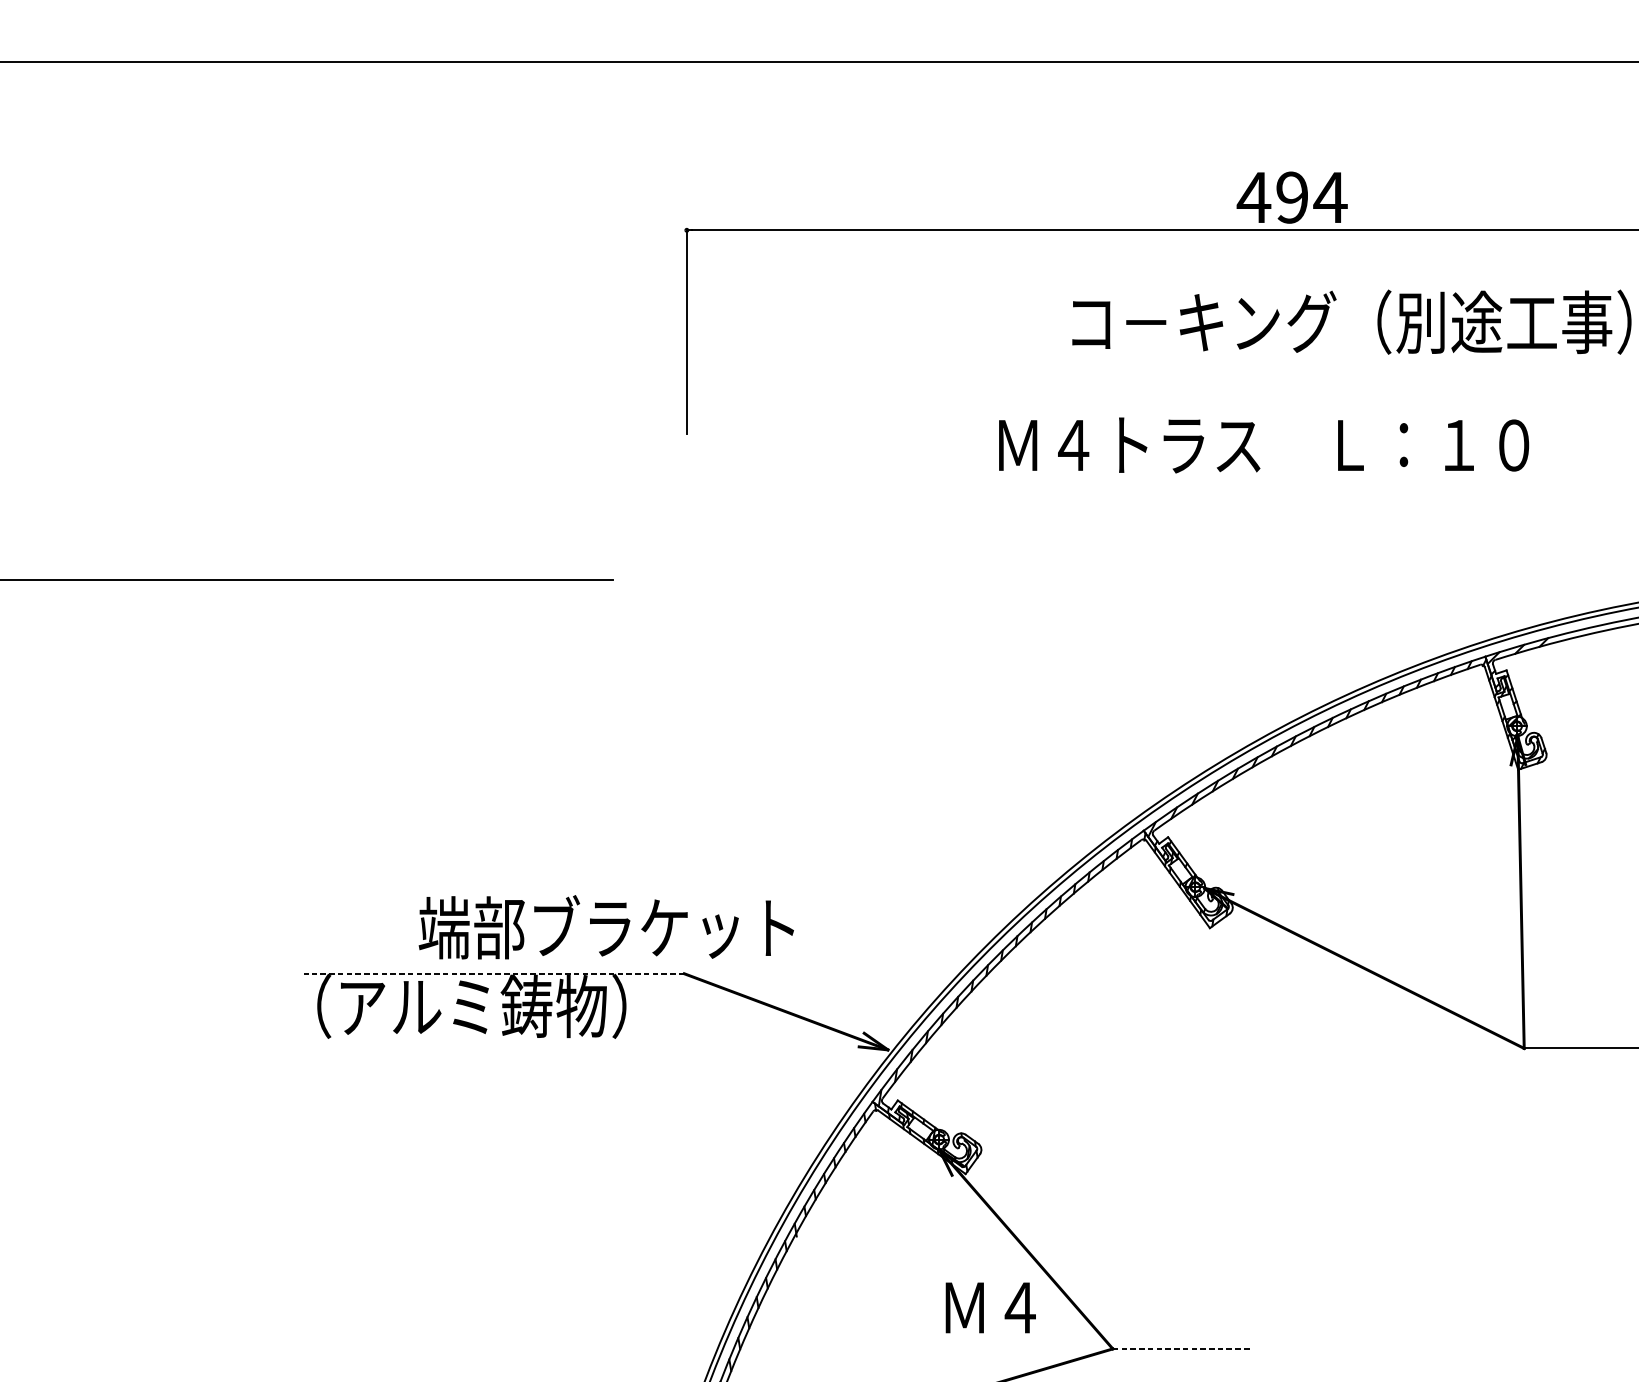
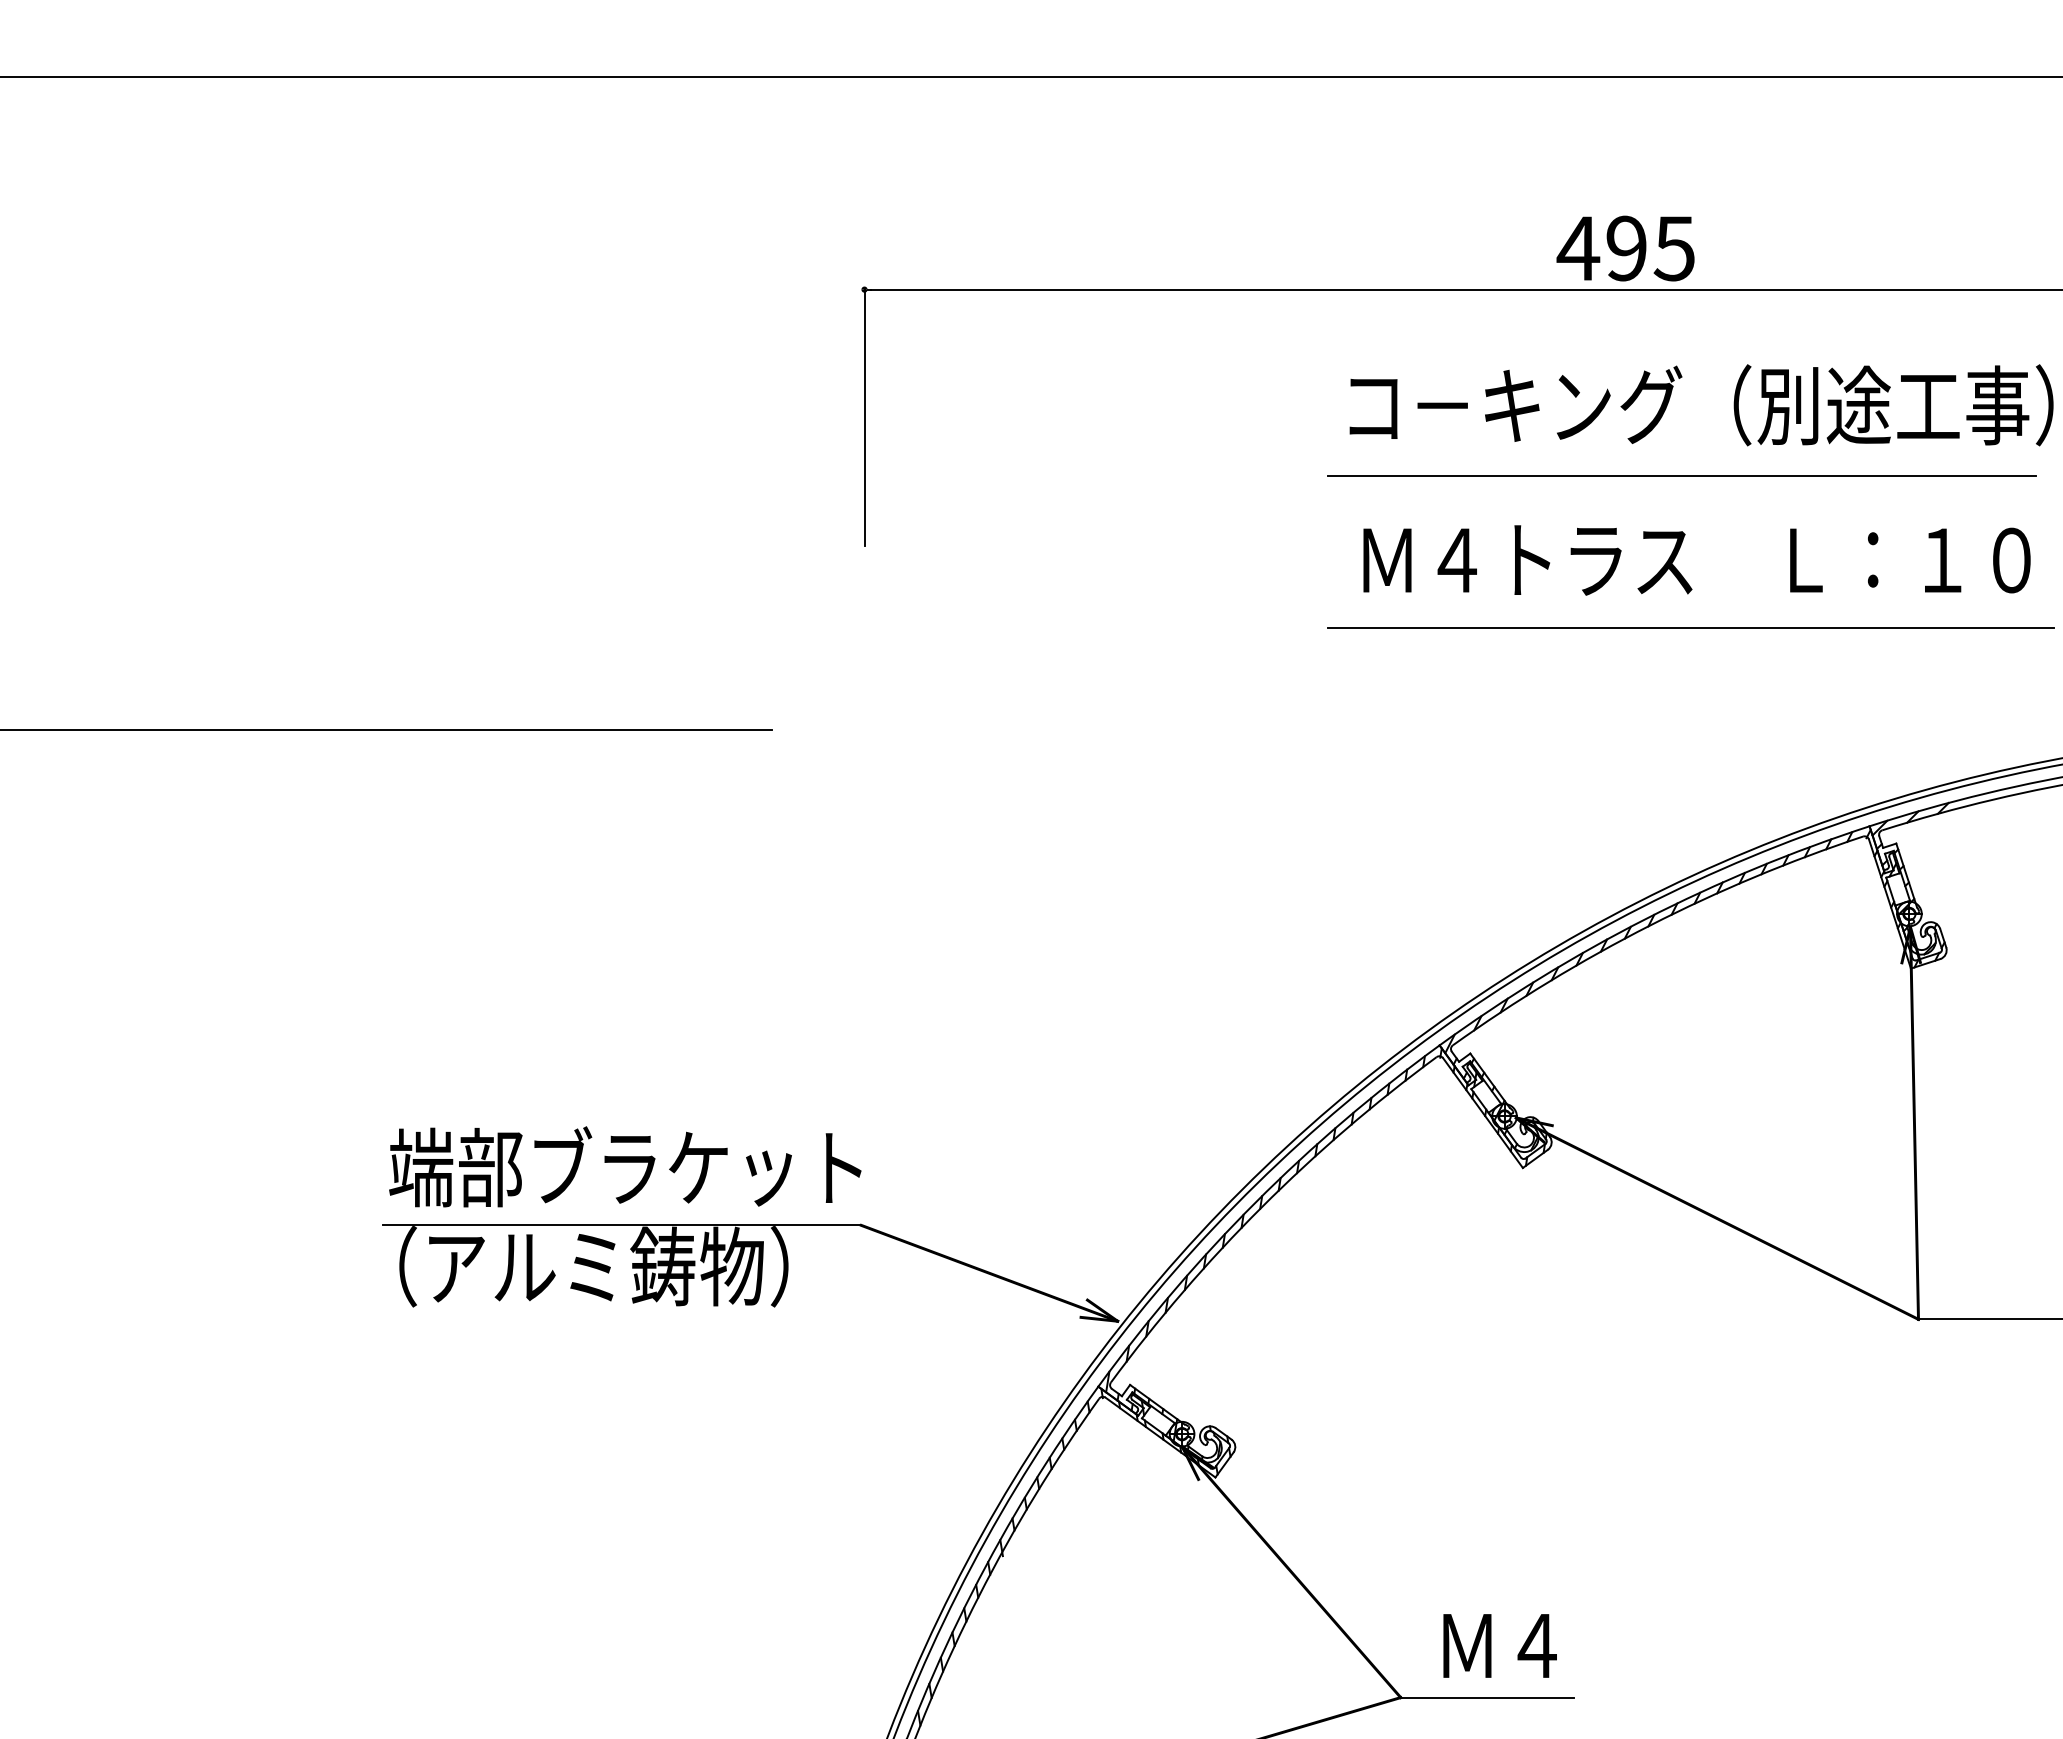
text: (1330, 197) -> (1674, 248), 494 -> 495
line: (1336, 377) -> (1682, 475), added
text: (1263, 445) -> (1696, 560), moved
line: (1343, 499) -> (1690, 628), added
text: (606, 926) -> (625, 1166), moved
line: (493, 973) -> (621, 1225), dashed -> solid
text: (990, 1307) -> (1499, 1645), moved
line: (1181, 1348) -> (1487, 1697), dashed -> solid

